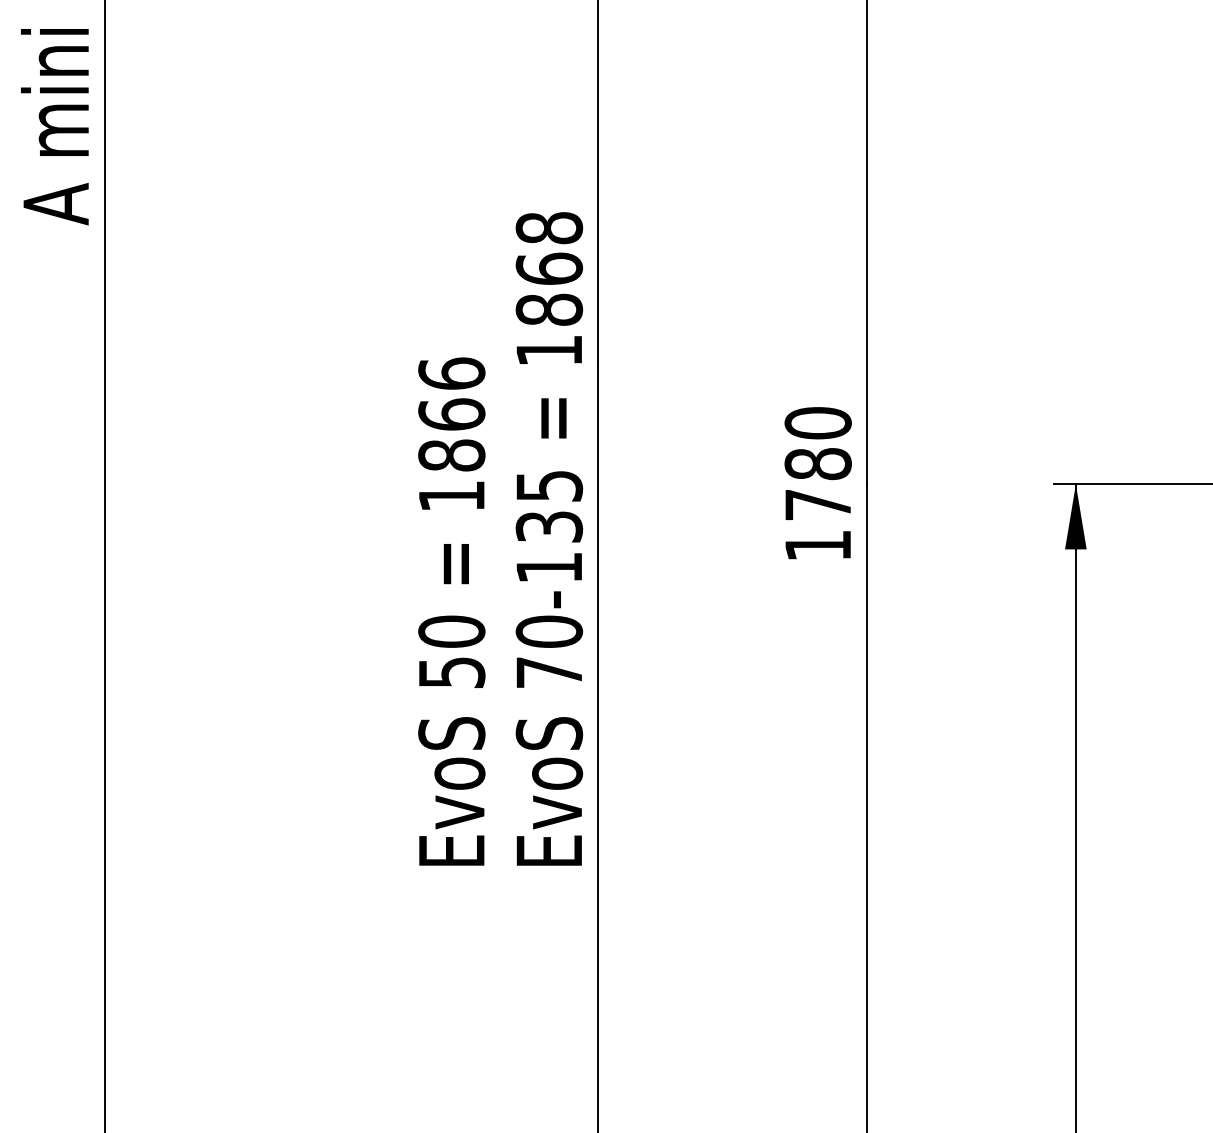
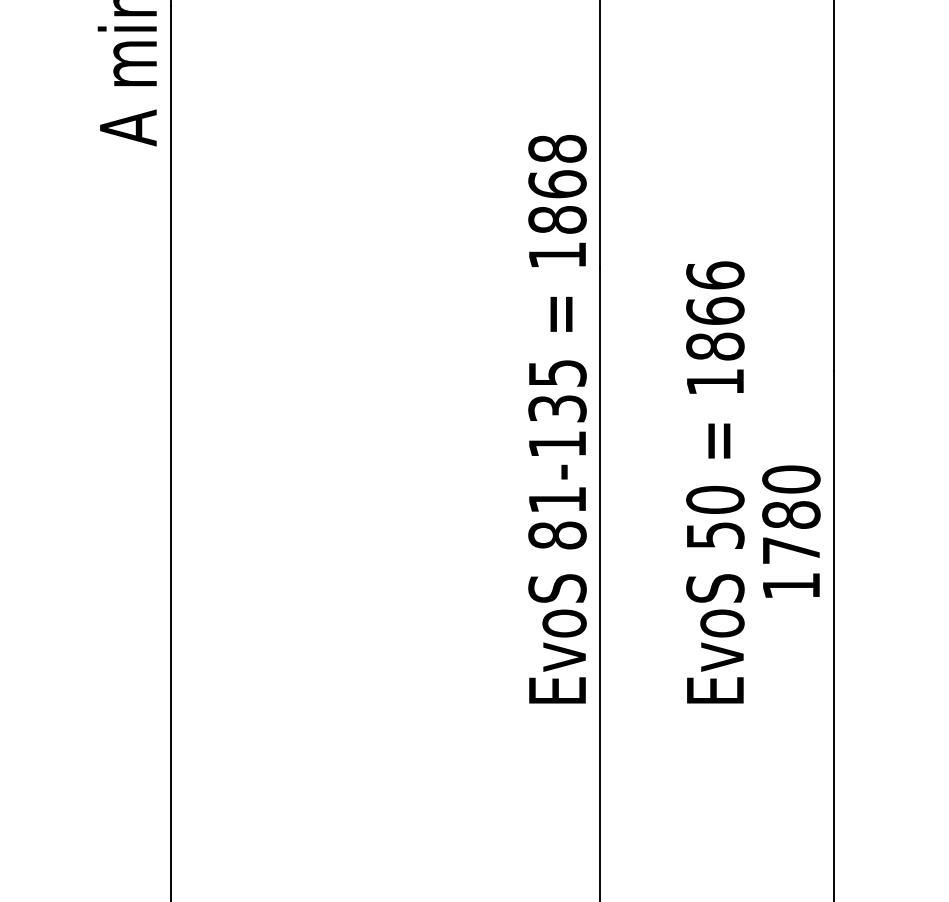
text: (817, 483) -> (790, 531), moved
text: (451, 611) -> (715, 482), moved
text: (549, 651) -> (557, 517), 70-135 -> 81-135

